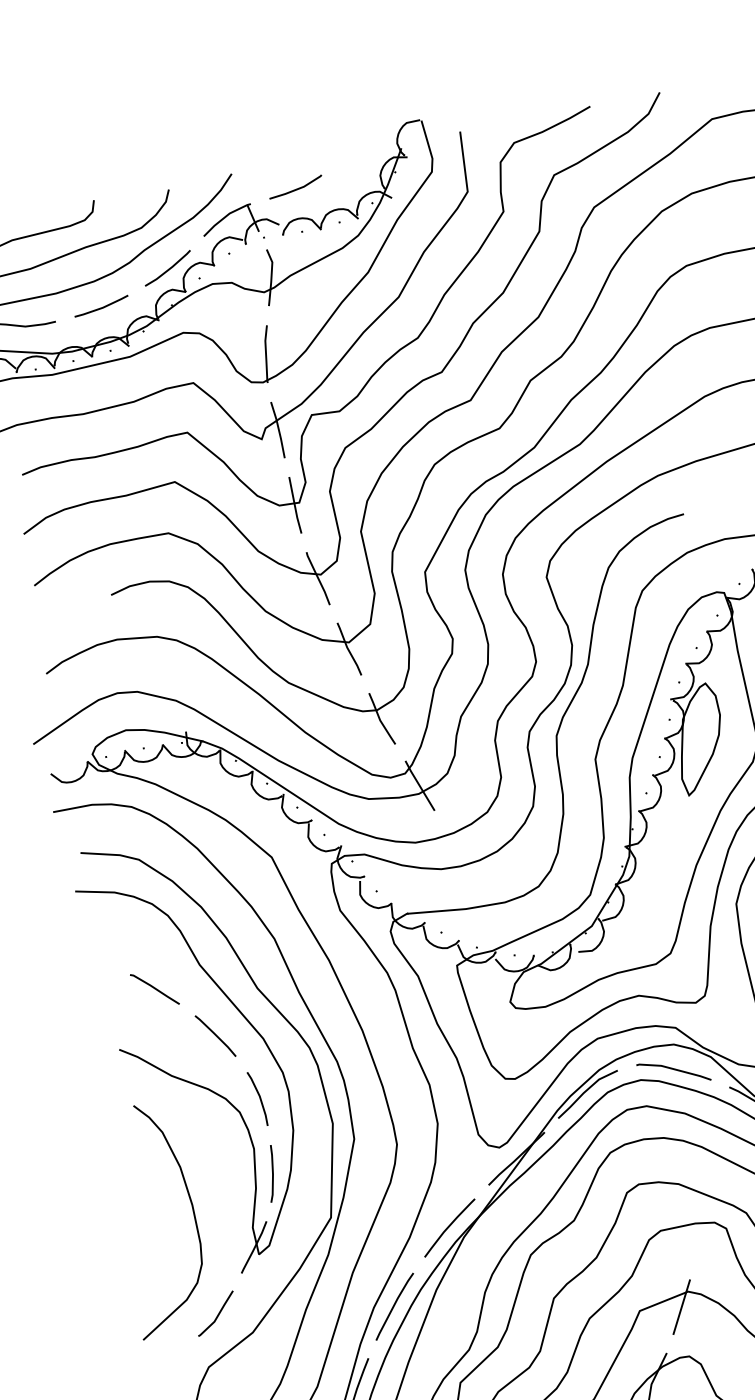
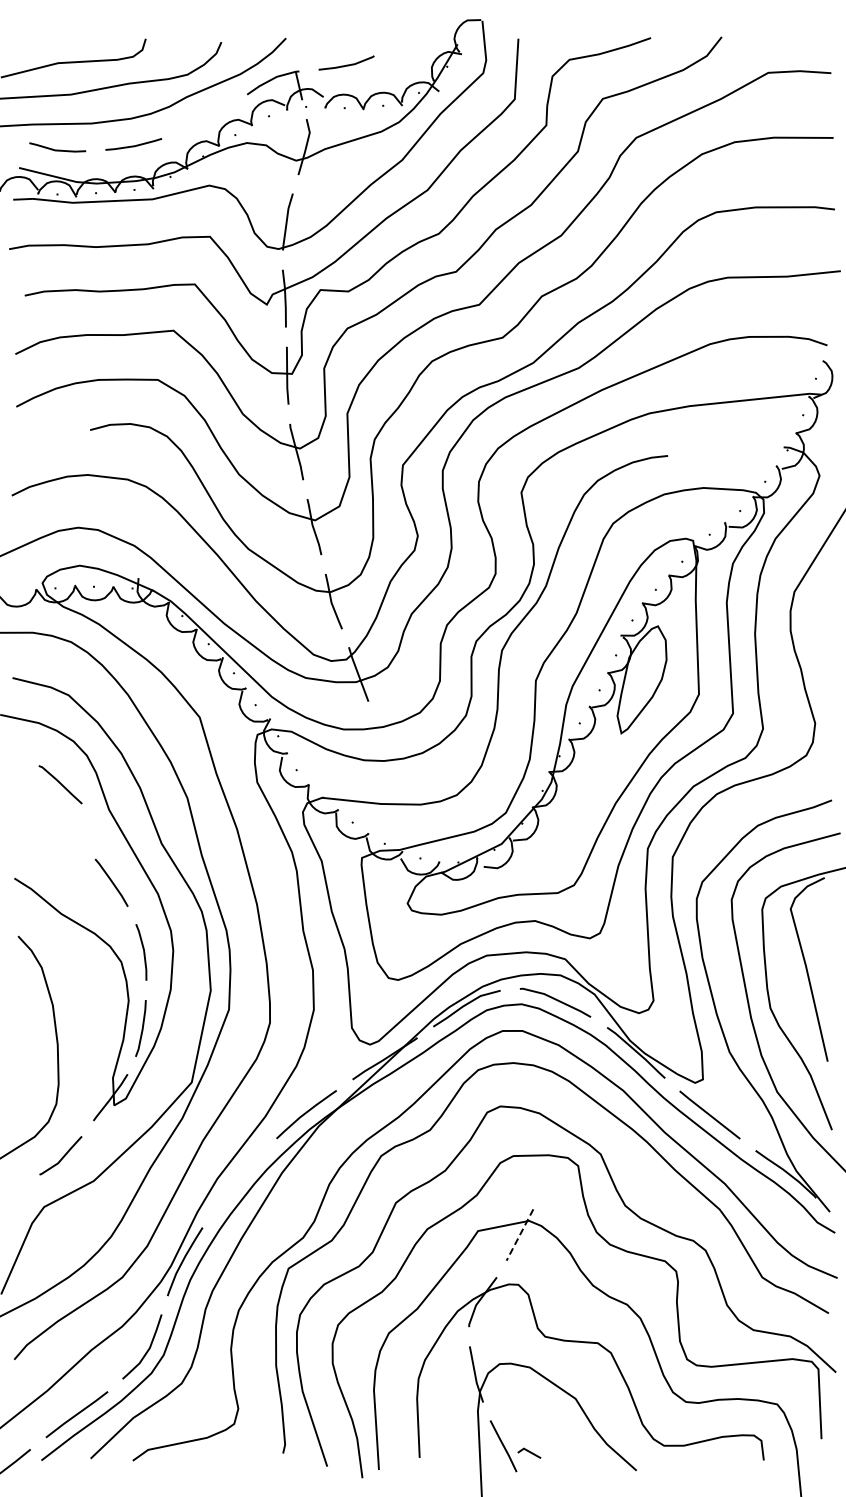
line: (168, 268) -> (206, 119), removed
line: (154, 989) -> (60, 784), moved
curve: (394, 1306) -> (237, 1181), removed
line: (682, 1306) -> (520, 1234), solid -> dashed

